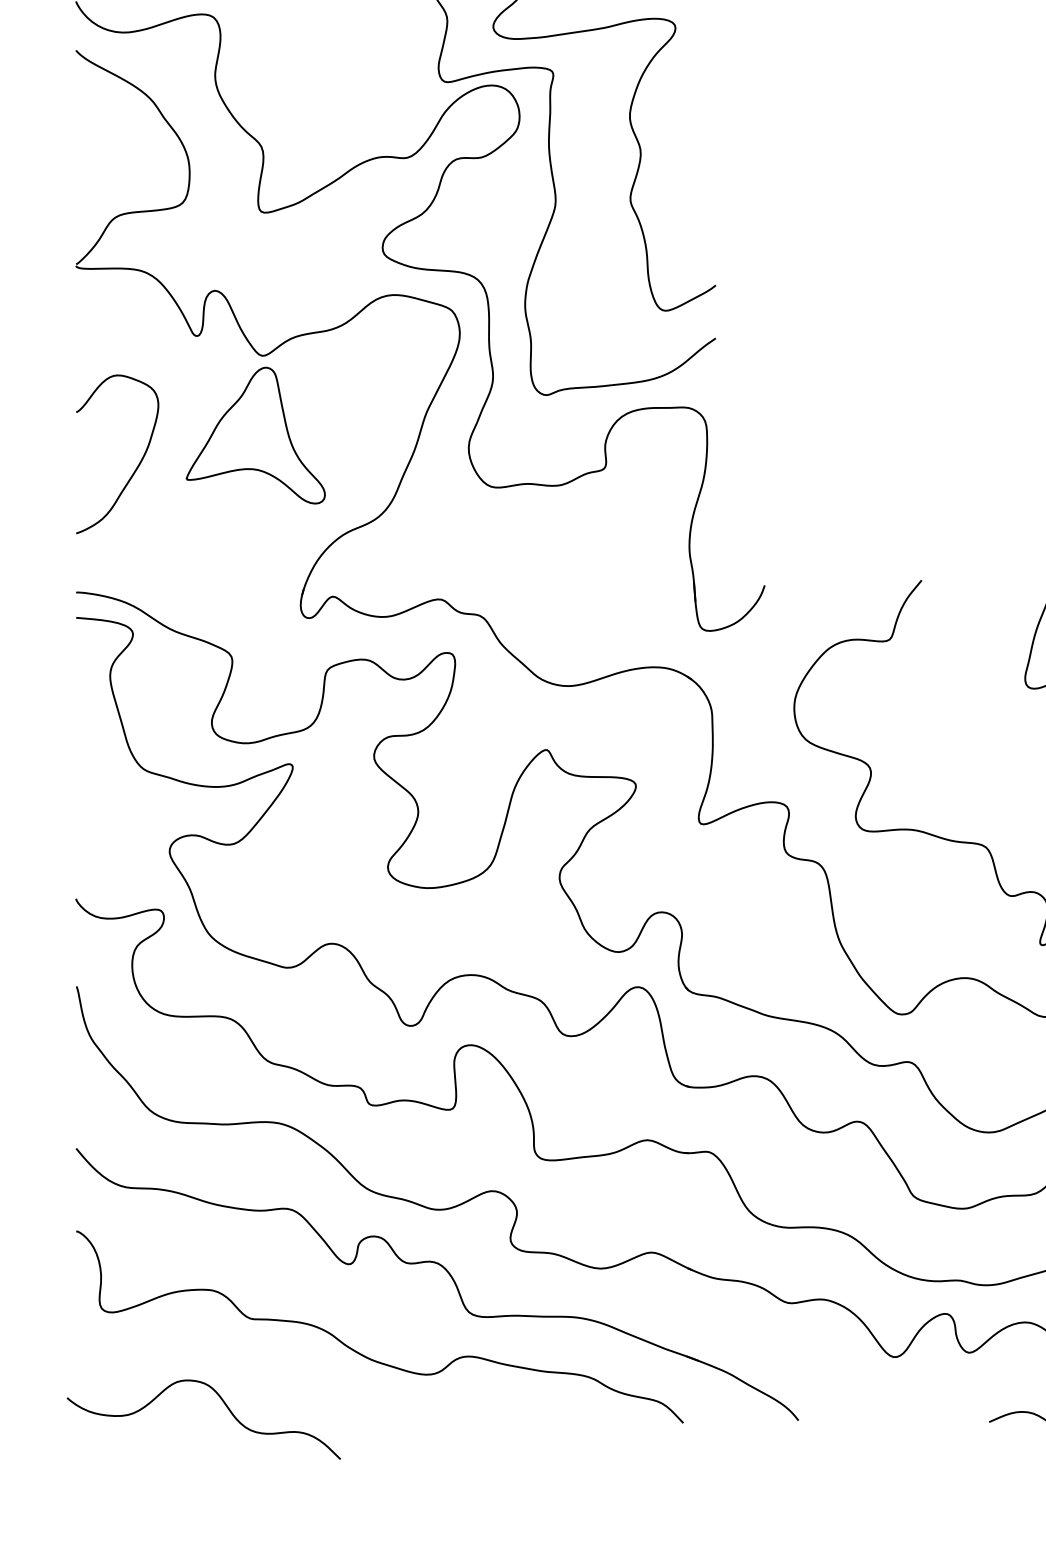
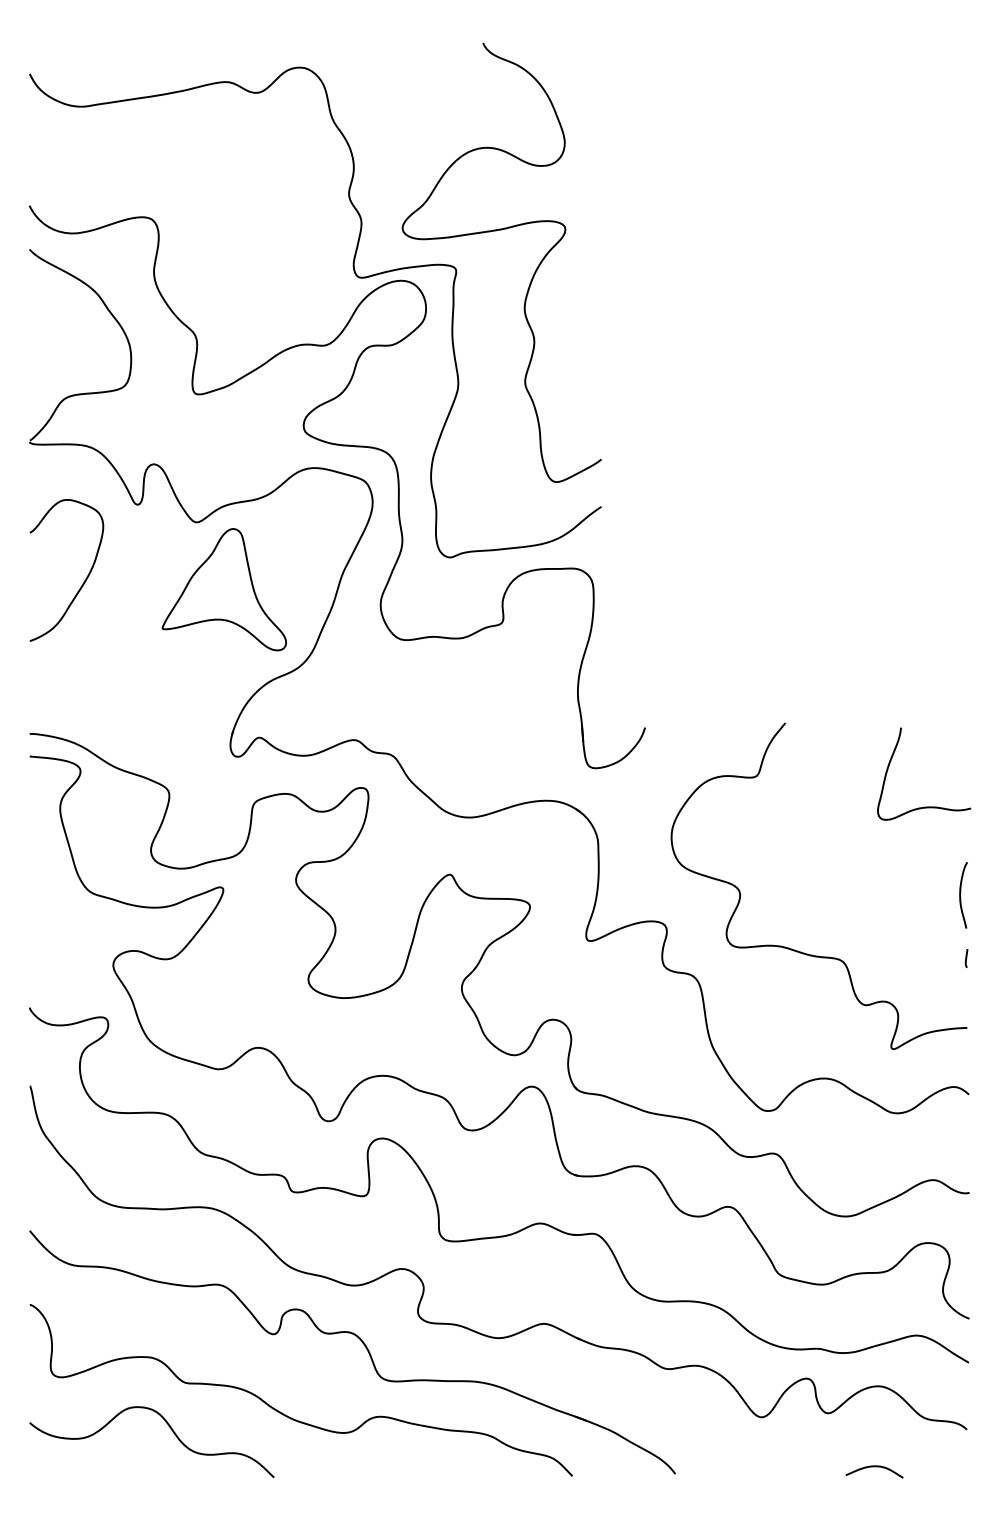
part: (254, 435) -> (223, 589), moved
curve: (137, 465) -> (84, 580), moved
curve: (224, 1405) -> (170, 1429), moved

